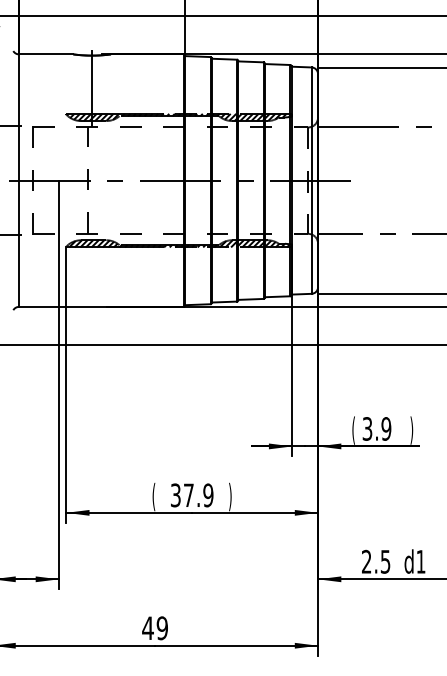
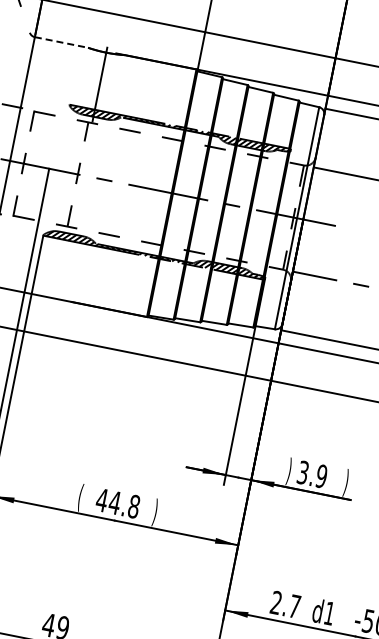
line: (46, 54) -> (61, 42), solid -> dashed
text: (353, 430) -> (289, 471), ( -> )
text: (191, 495) -> (117, 503), 37.9 -> 44.8
text: (385, 561) -> (294, 606), 2.5 -> 2.7

